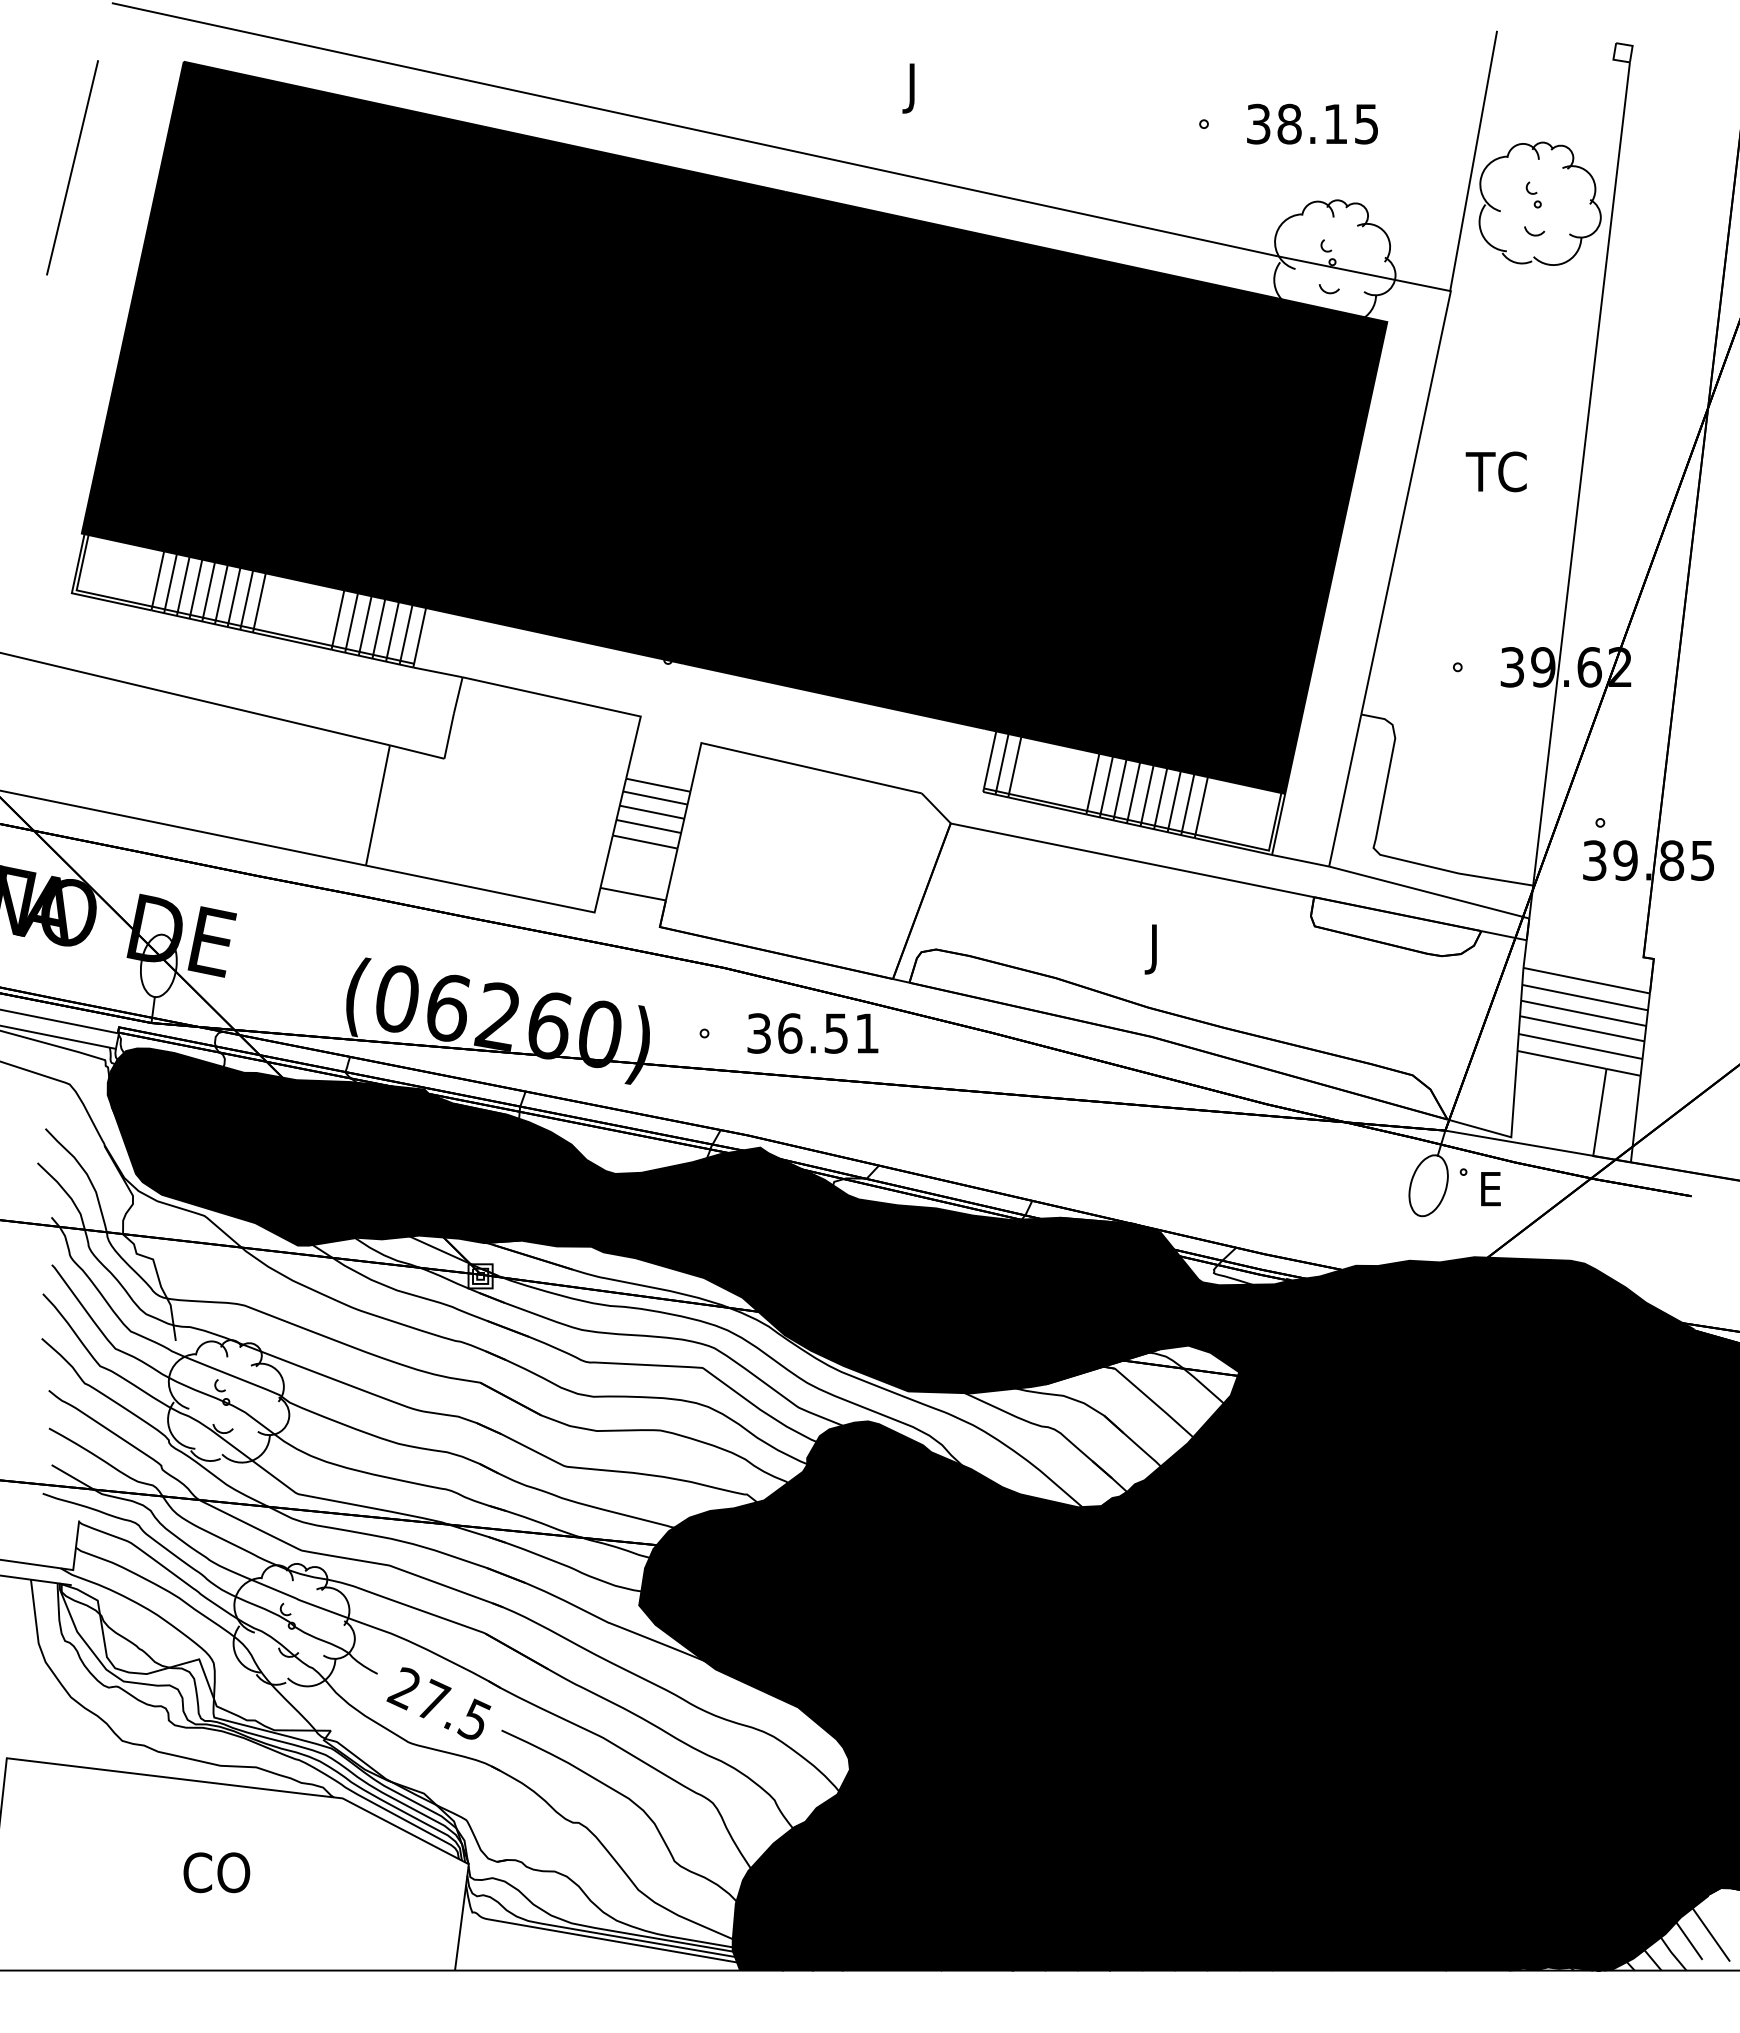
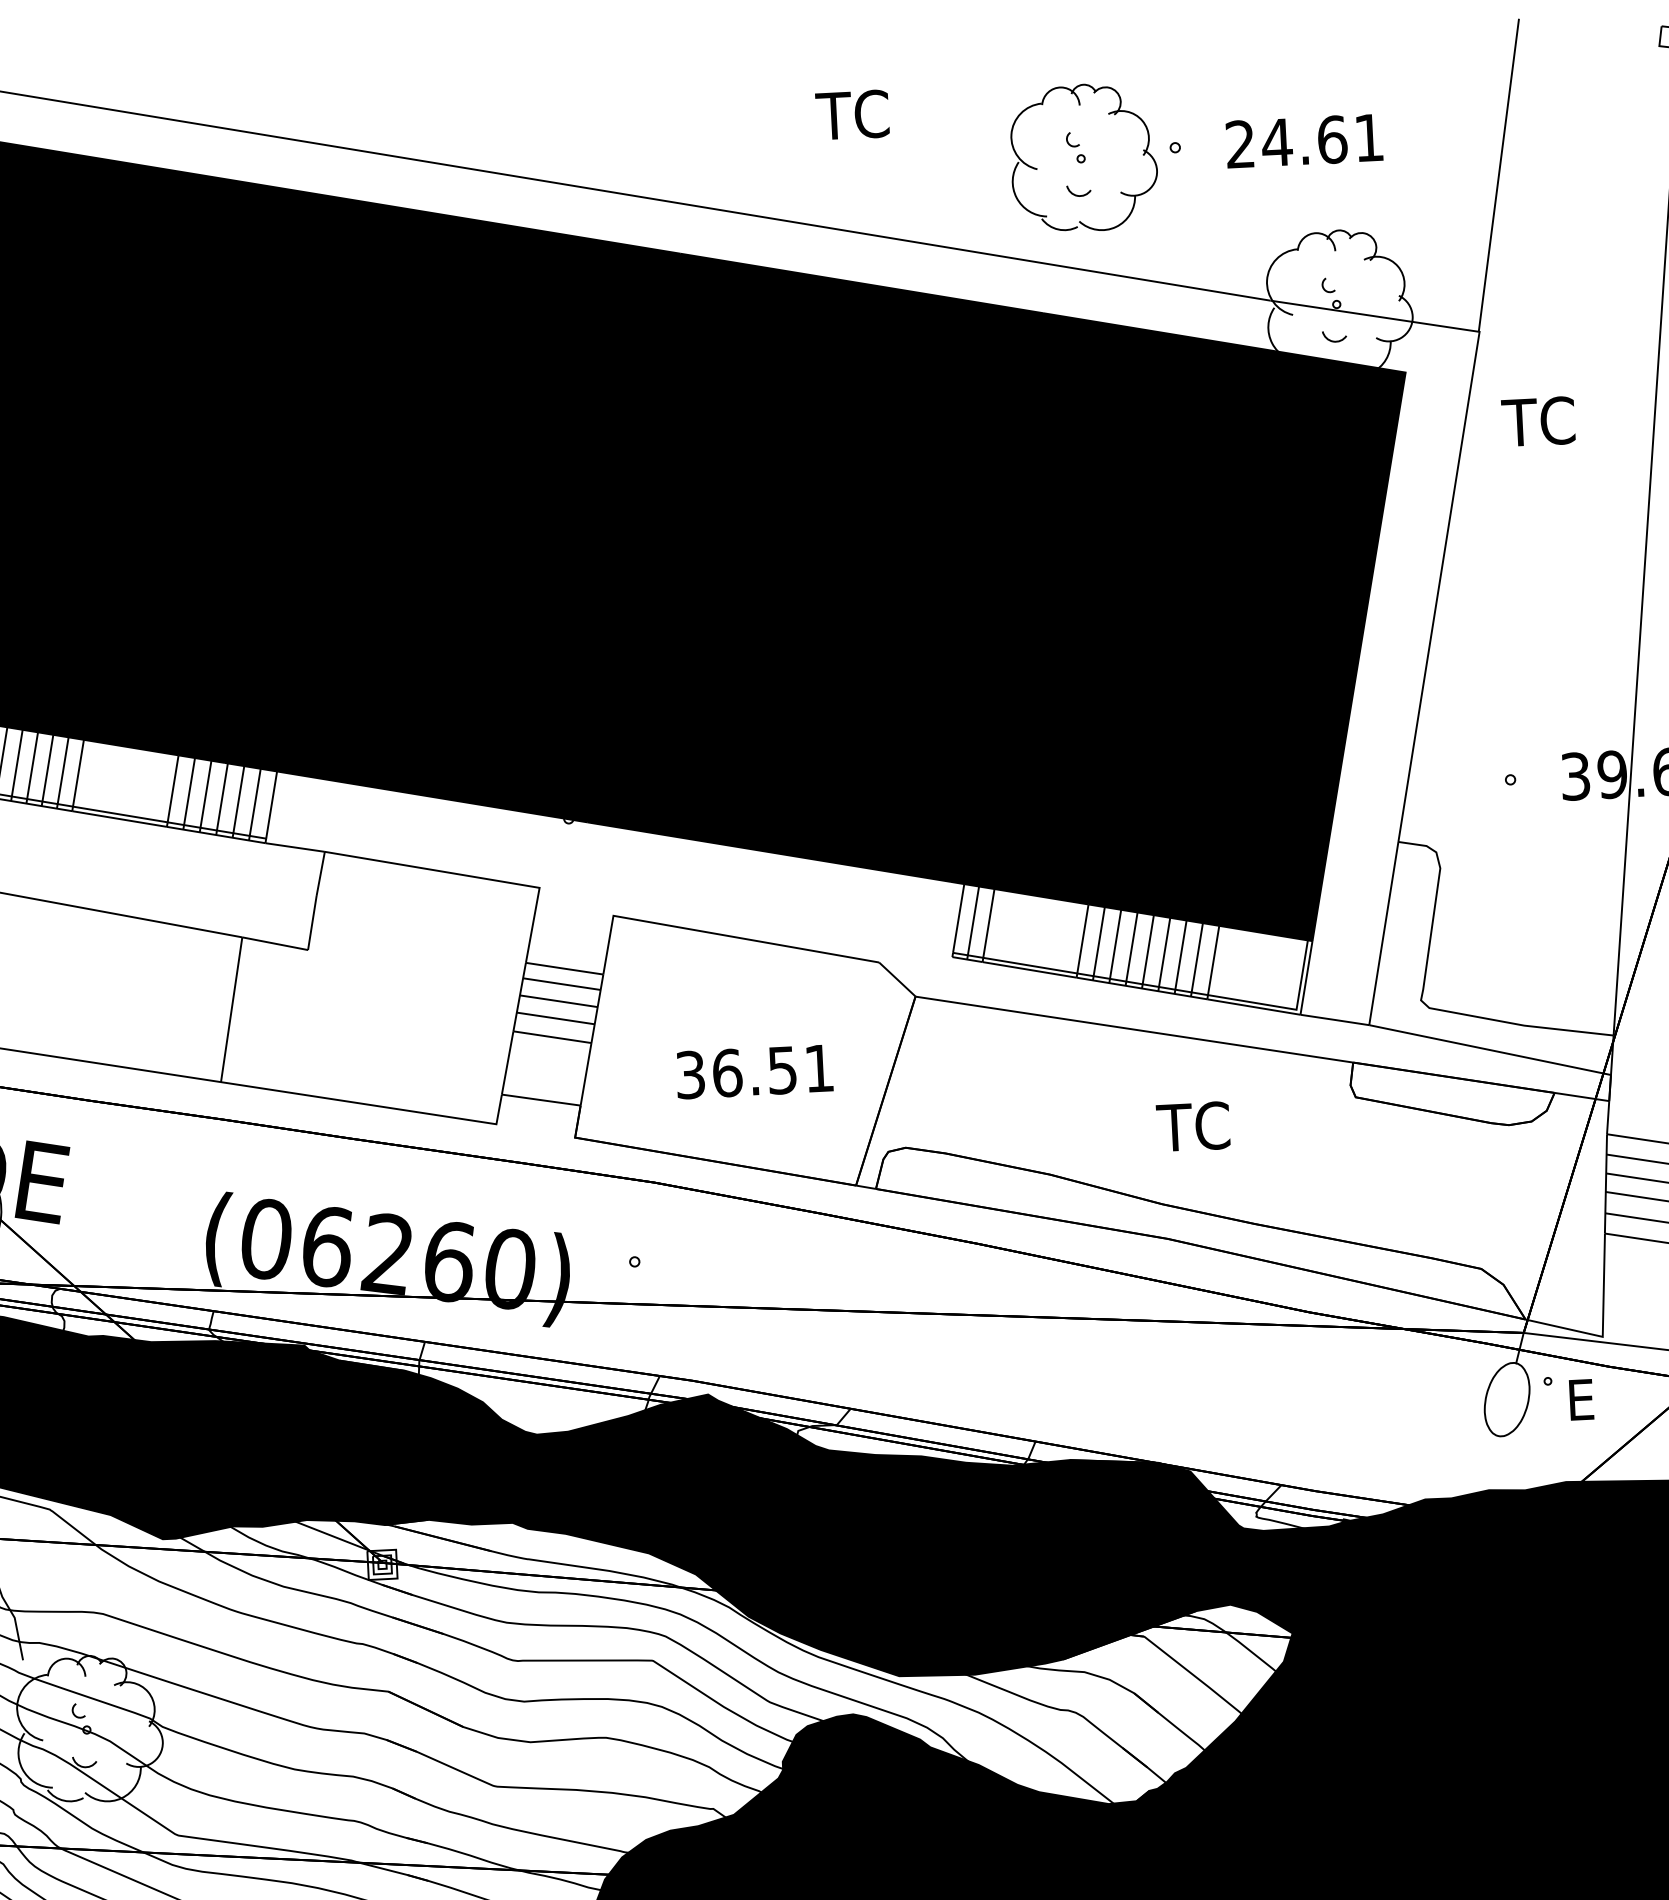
text: (933, 87) -> (850, 120), J -> TC
text: (1312, 123) -> (1304, 140), 38.15 -> 24.61
part: (1539, 203) -> (1083, 157), moved
text: (1495, 471) -> (1537, 421), moved
text: (1176, 948) -> (1192, 1132), J -> TC
text: (812, 1033) -> (754, 1071), moved

